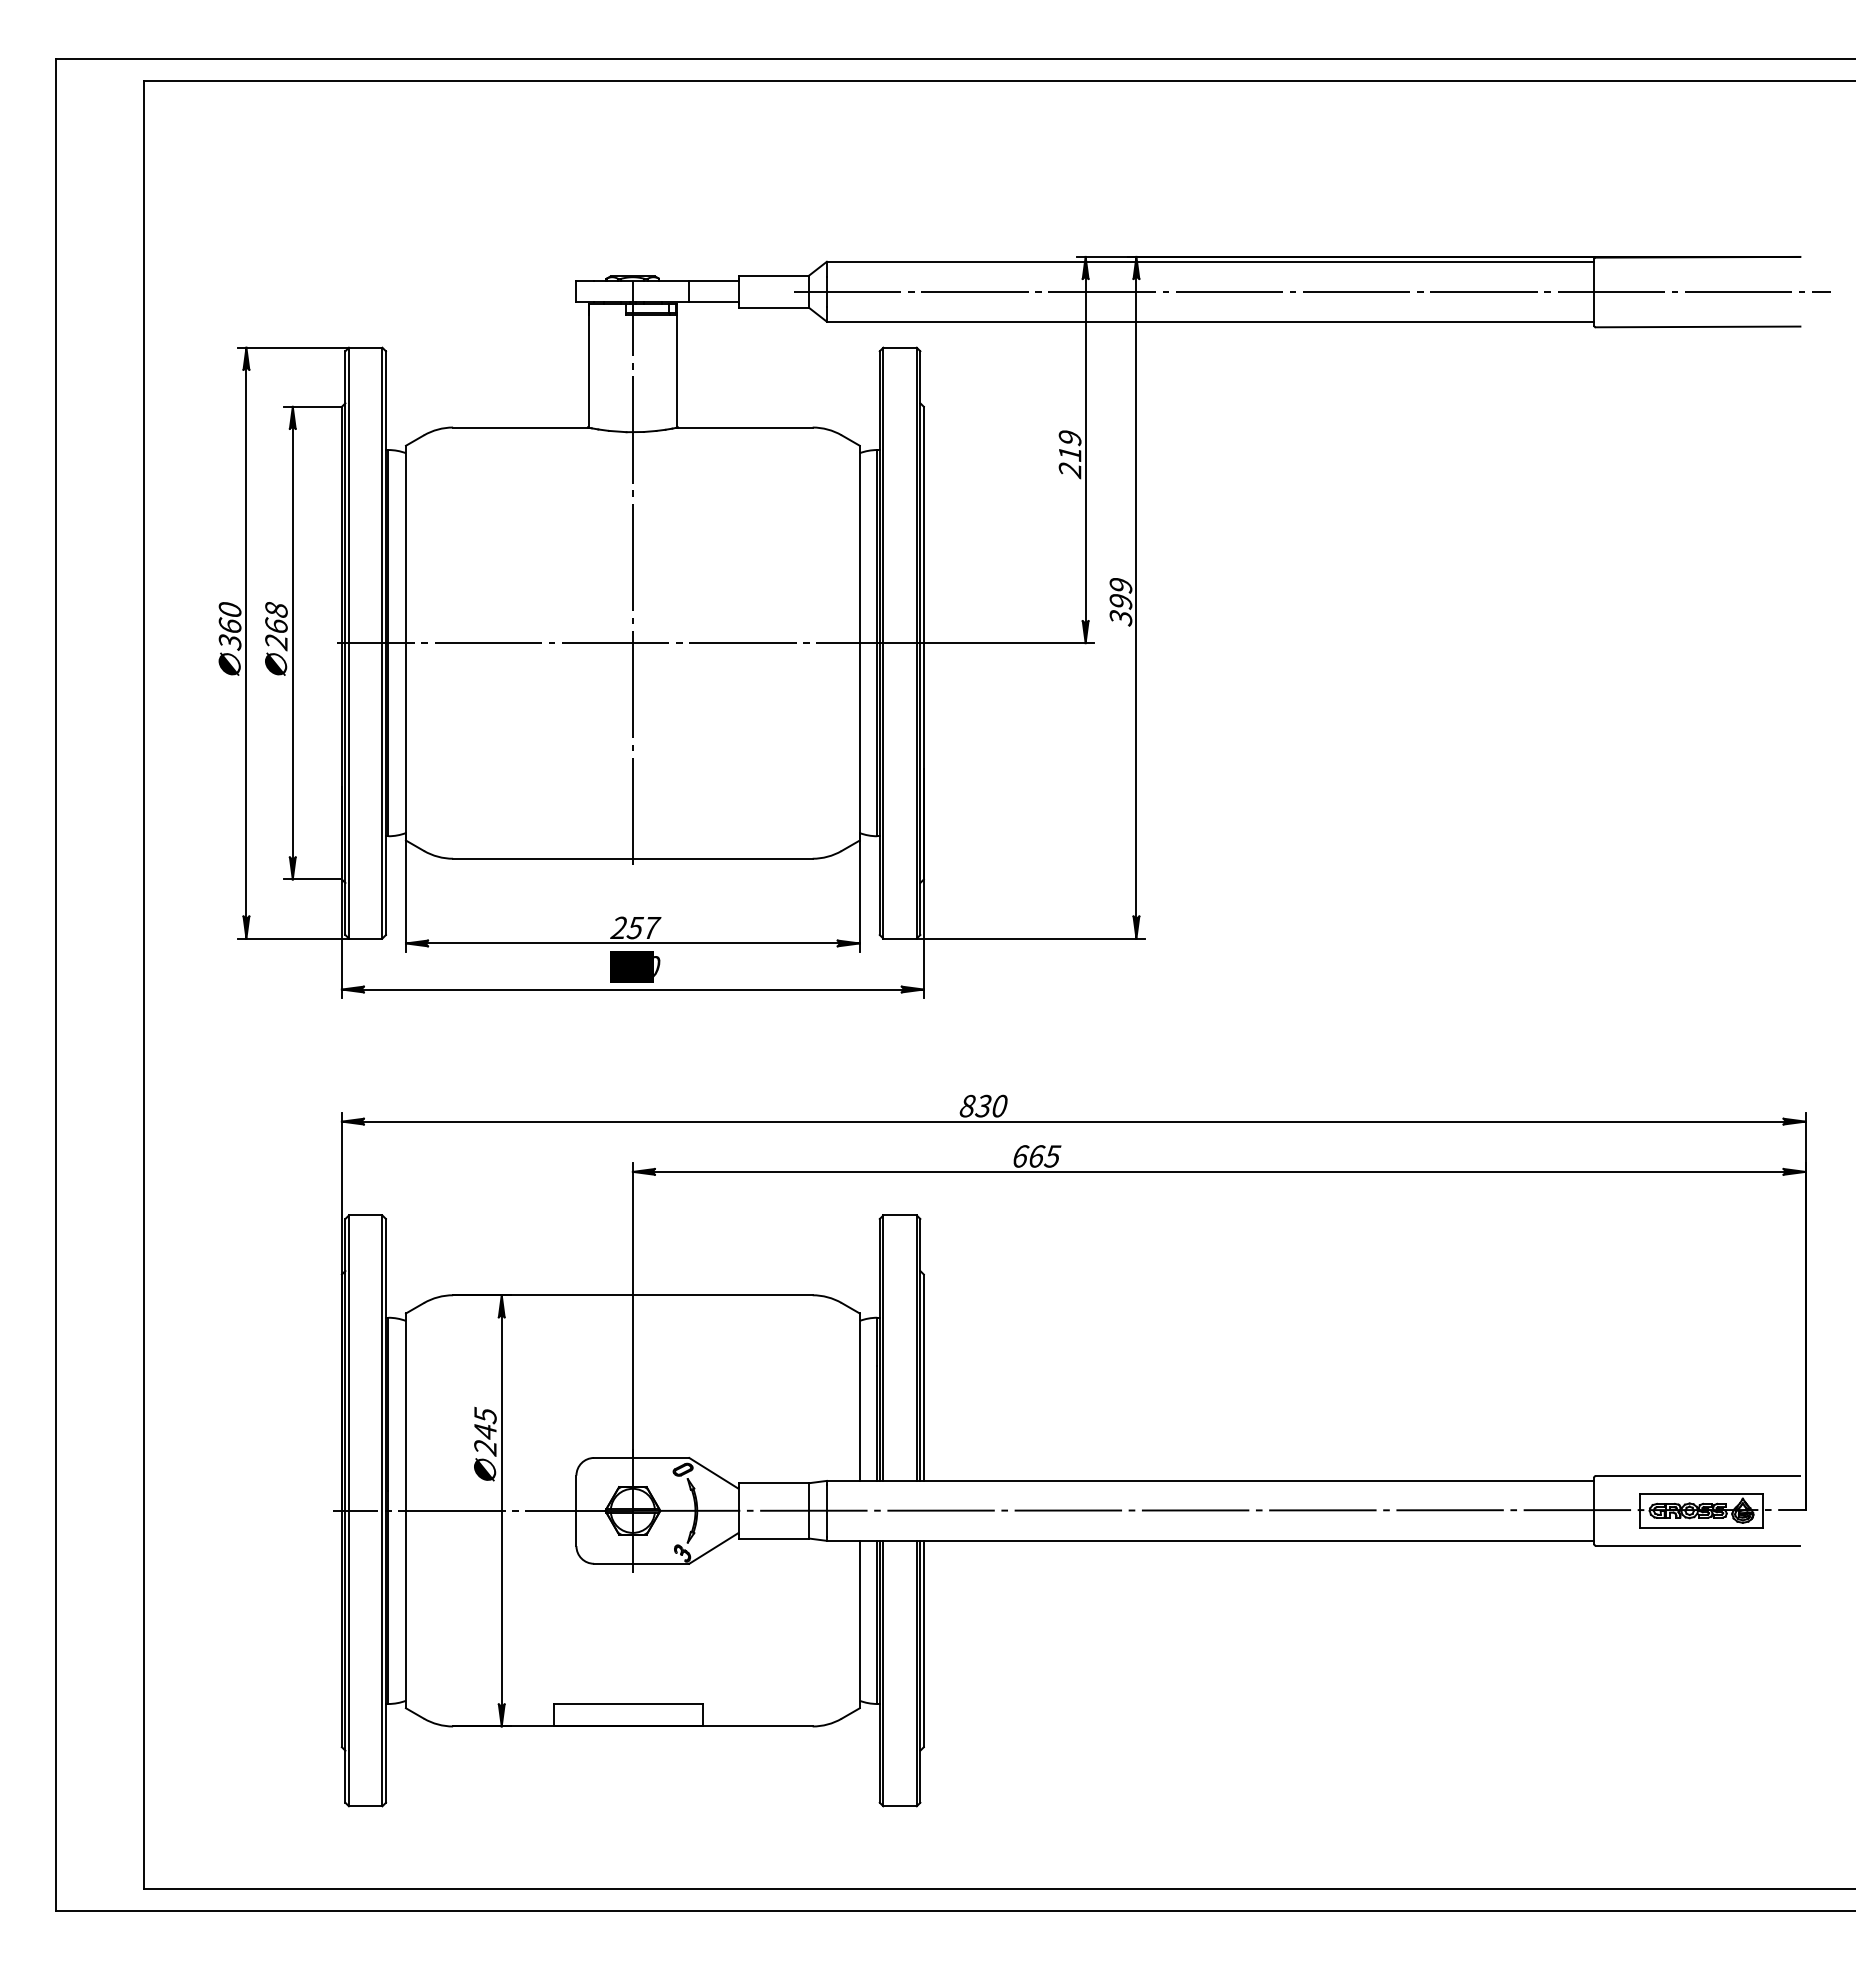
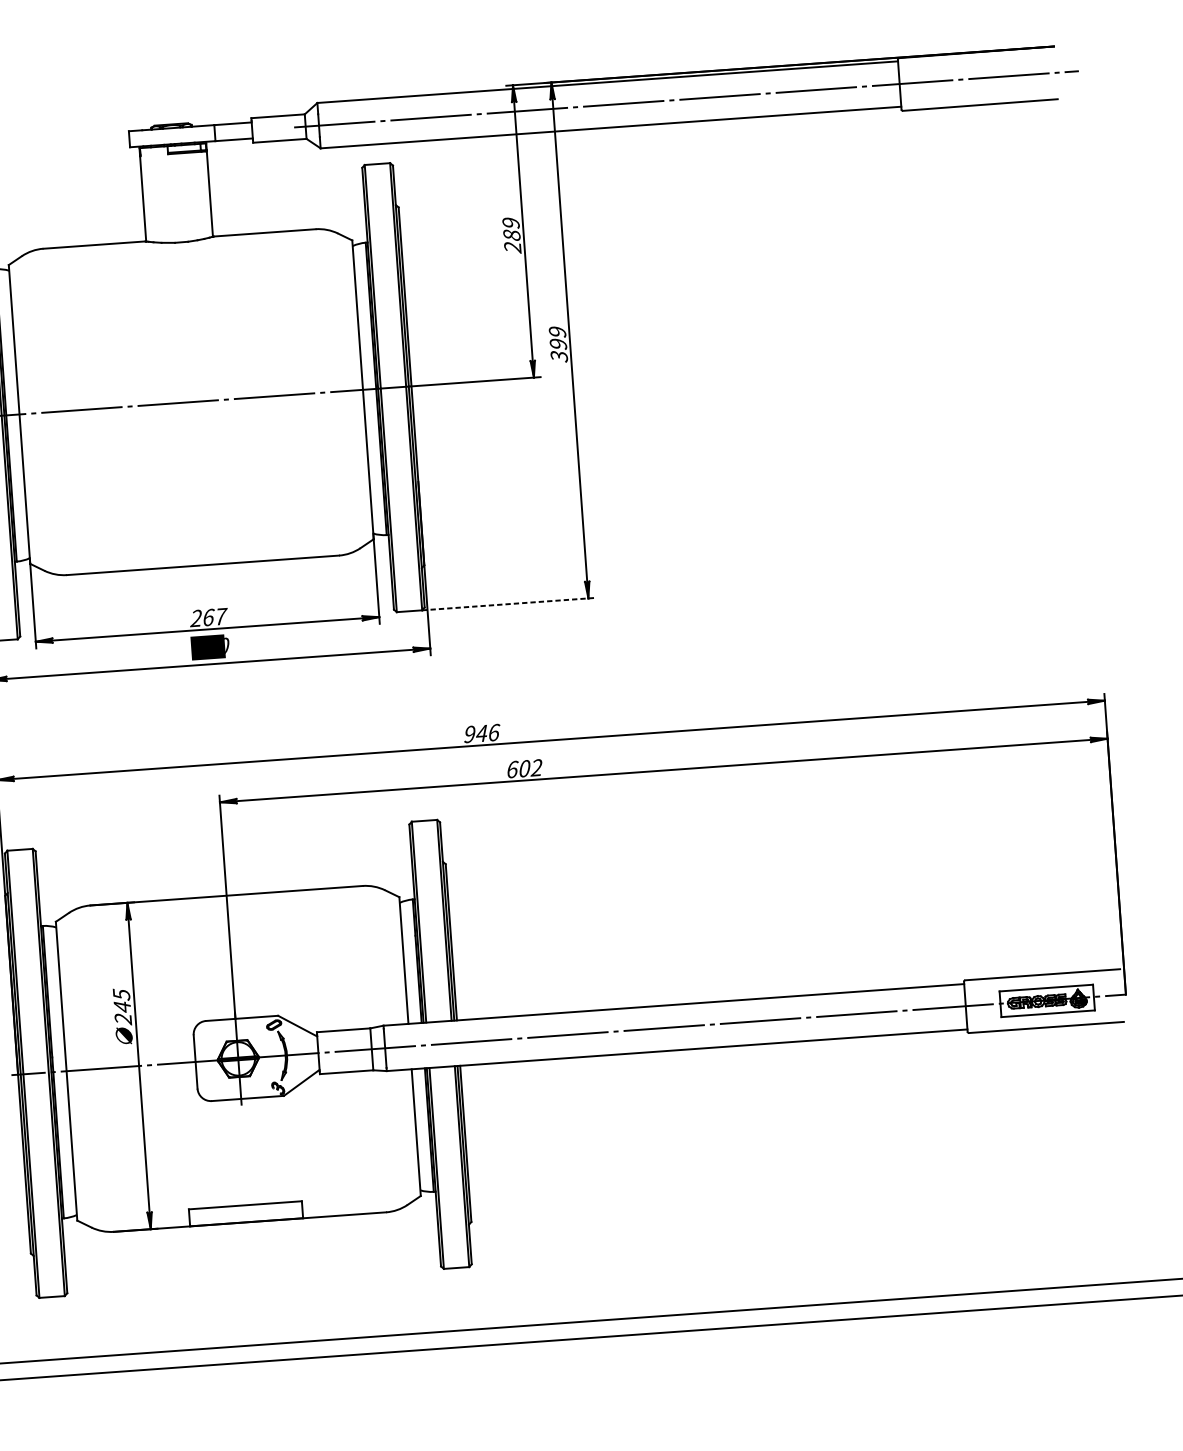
text: (1069, 453) -> (511, 234), 219 -> 289
line: (632, 572) -> (187, 348), removed
text: (635, 927) -> (208, 617), 257 -> 267
line: (1031, 938) -> (508, 604), solid -> dashed
text: (983, 1105) -> (481, 733), 830 -> 946
text: (1045, 1156) -> (531, 768), 665 -> 602

